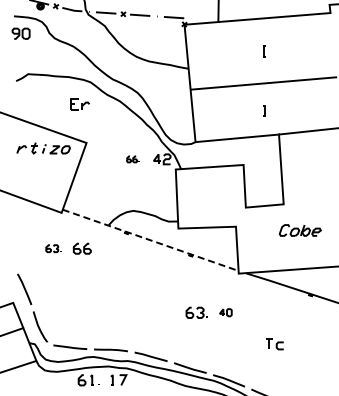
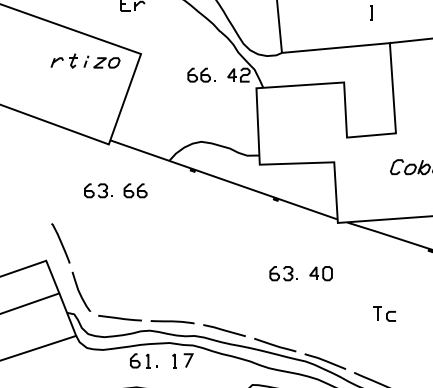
part: (132, 159) -> (200, 75), size x1.67
line: (148, 239) -> (221, 178), dashed -> solid
part: (53, 248) -> (98, 190), size x1.43
part: (225, 312) -> (320, 273), size x1.43

